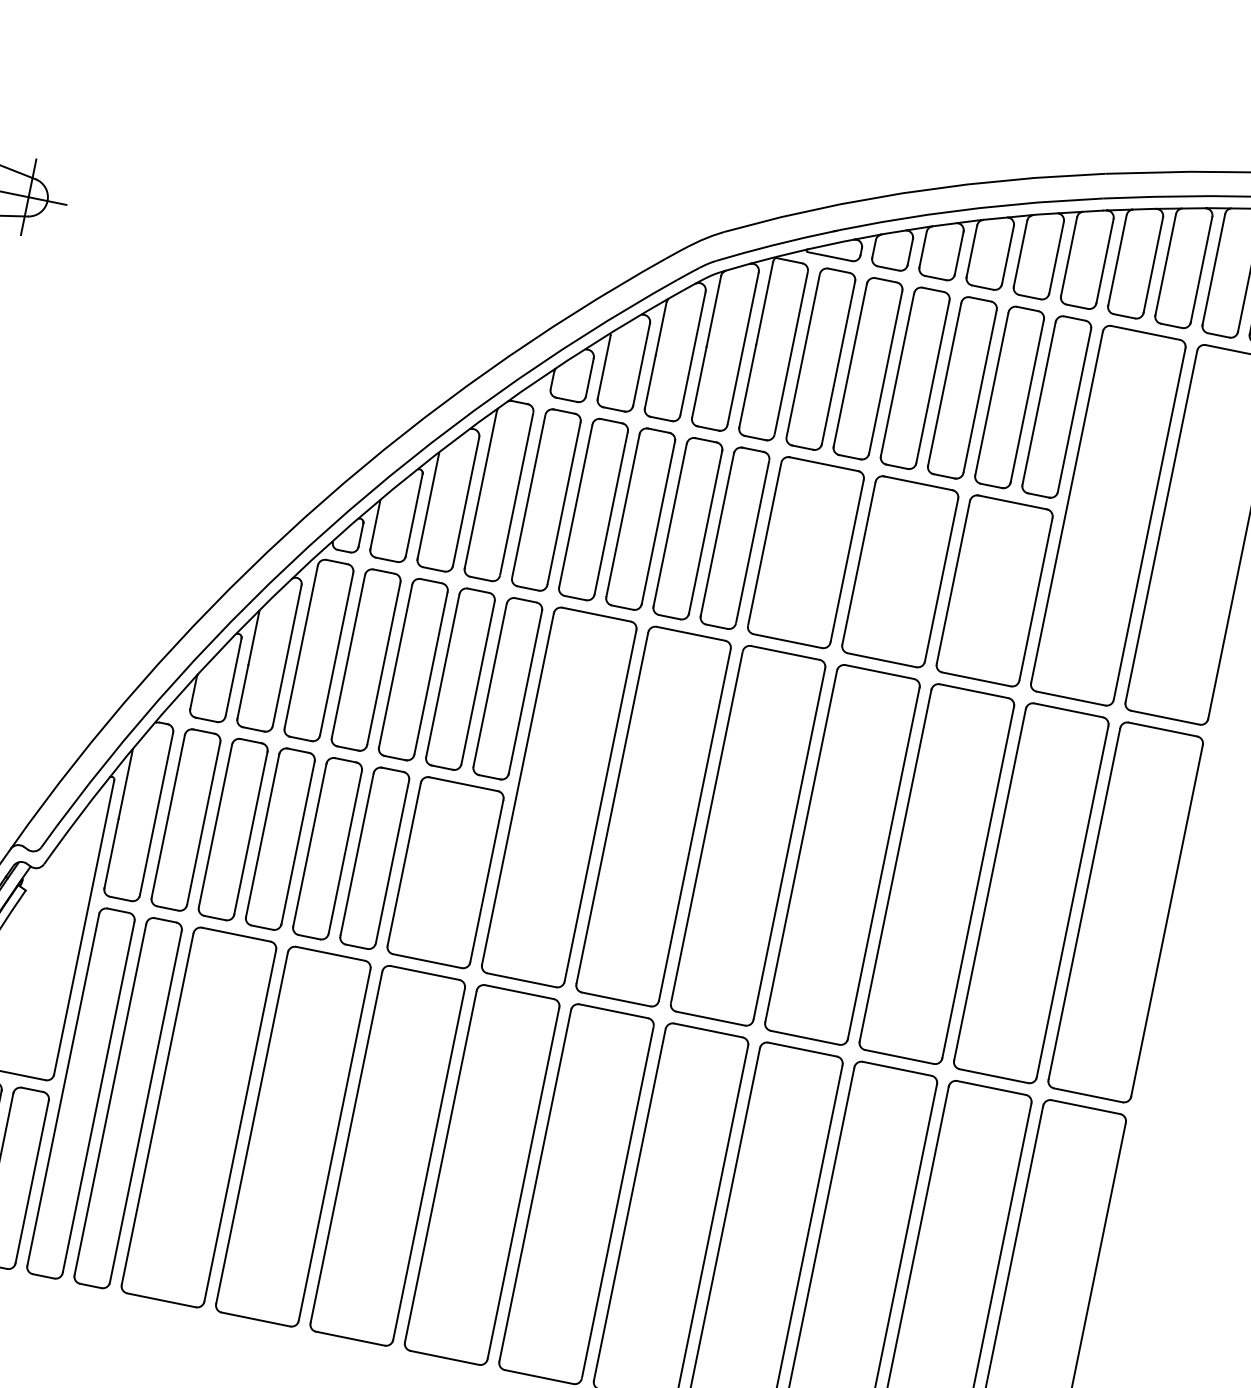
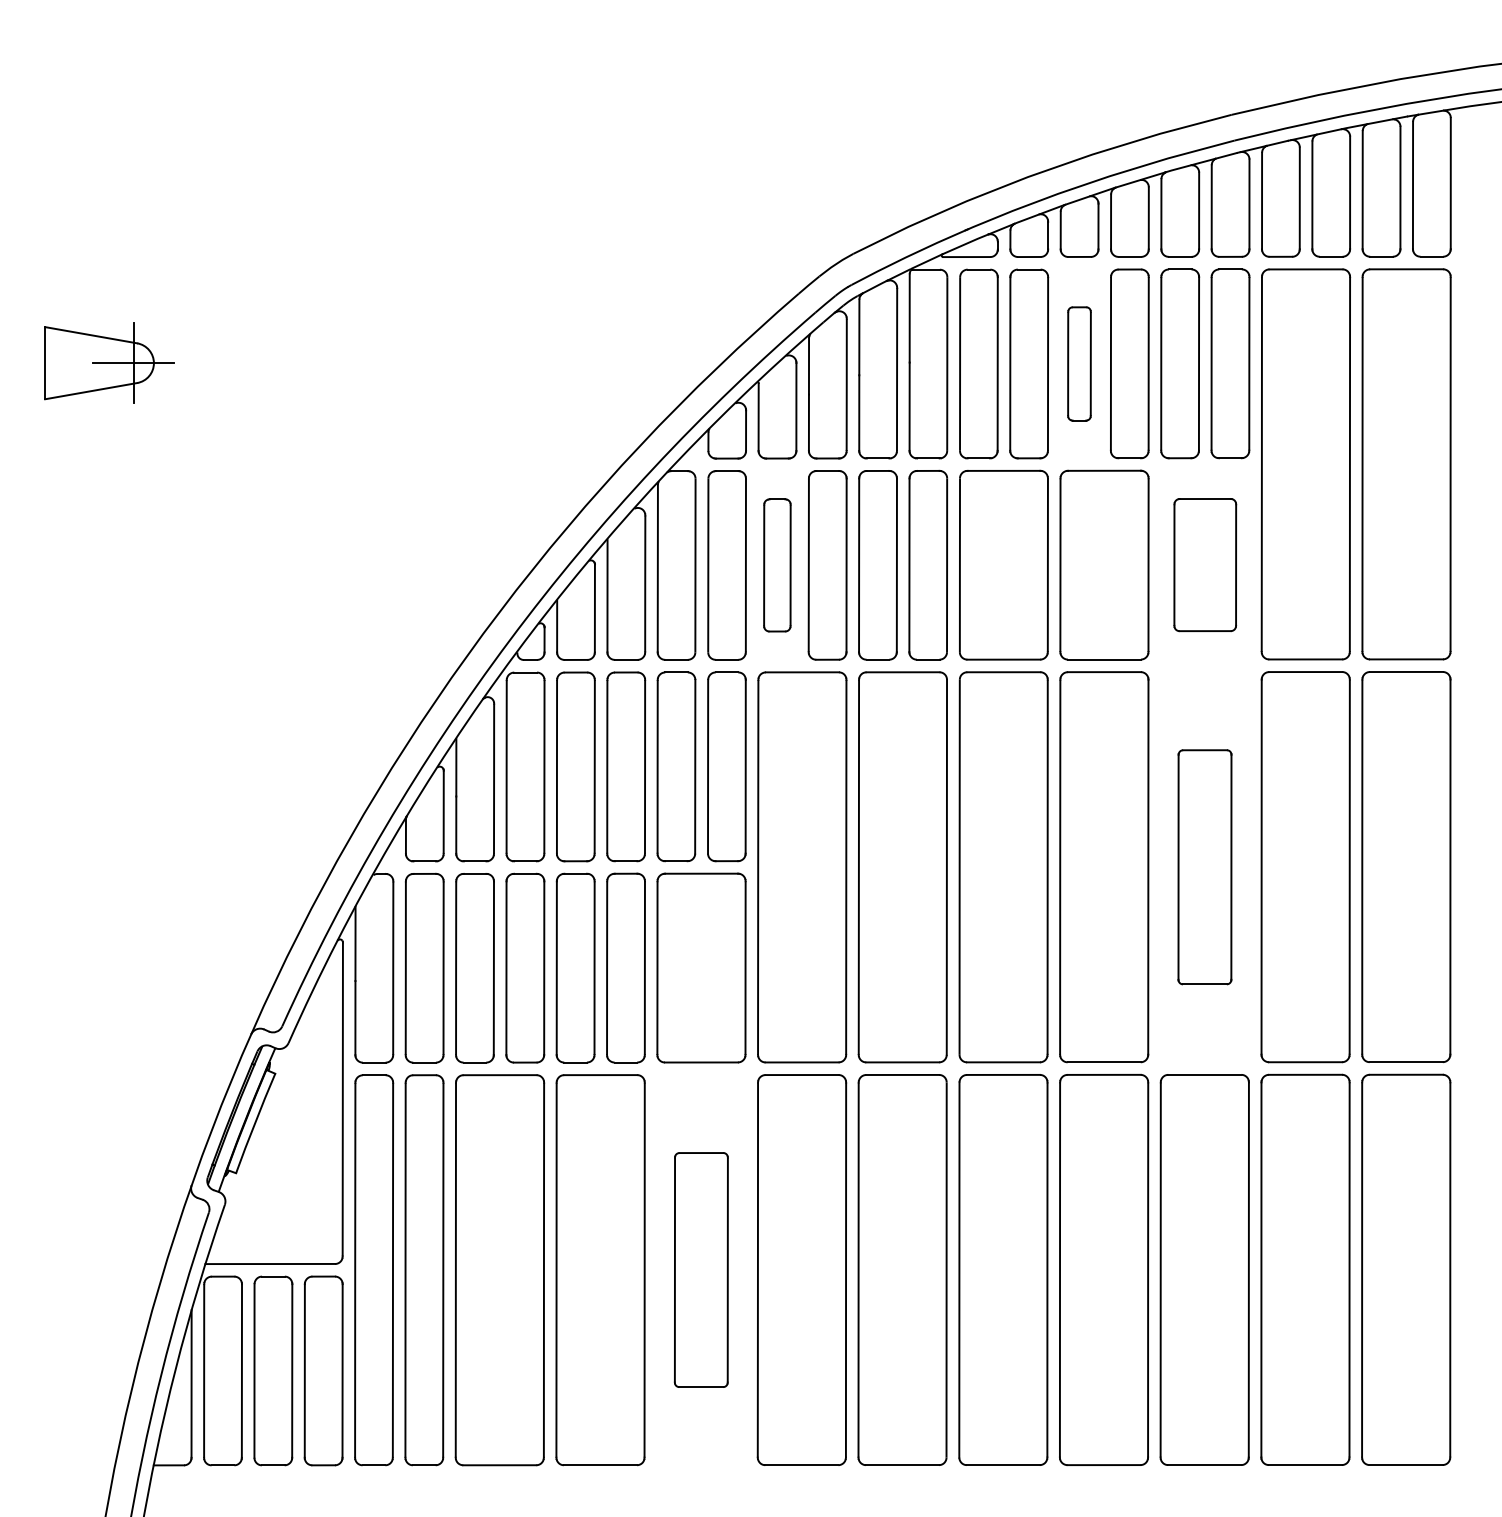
part: (915, 377) -> (1079, 363), size x0.6
part: (593, 509) -> (777, 565), size x0.7
part: (995, 590) -> (1205, 564), size x0.7
part: (936, 874) -> (1204, 867), size x0.6
part: (388, 1155) -> (701, 1269), size x0.6

